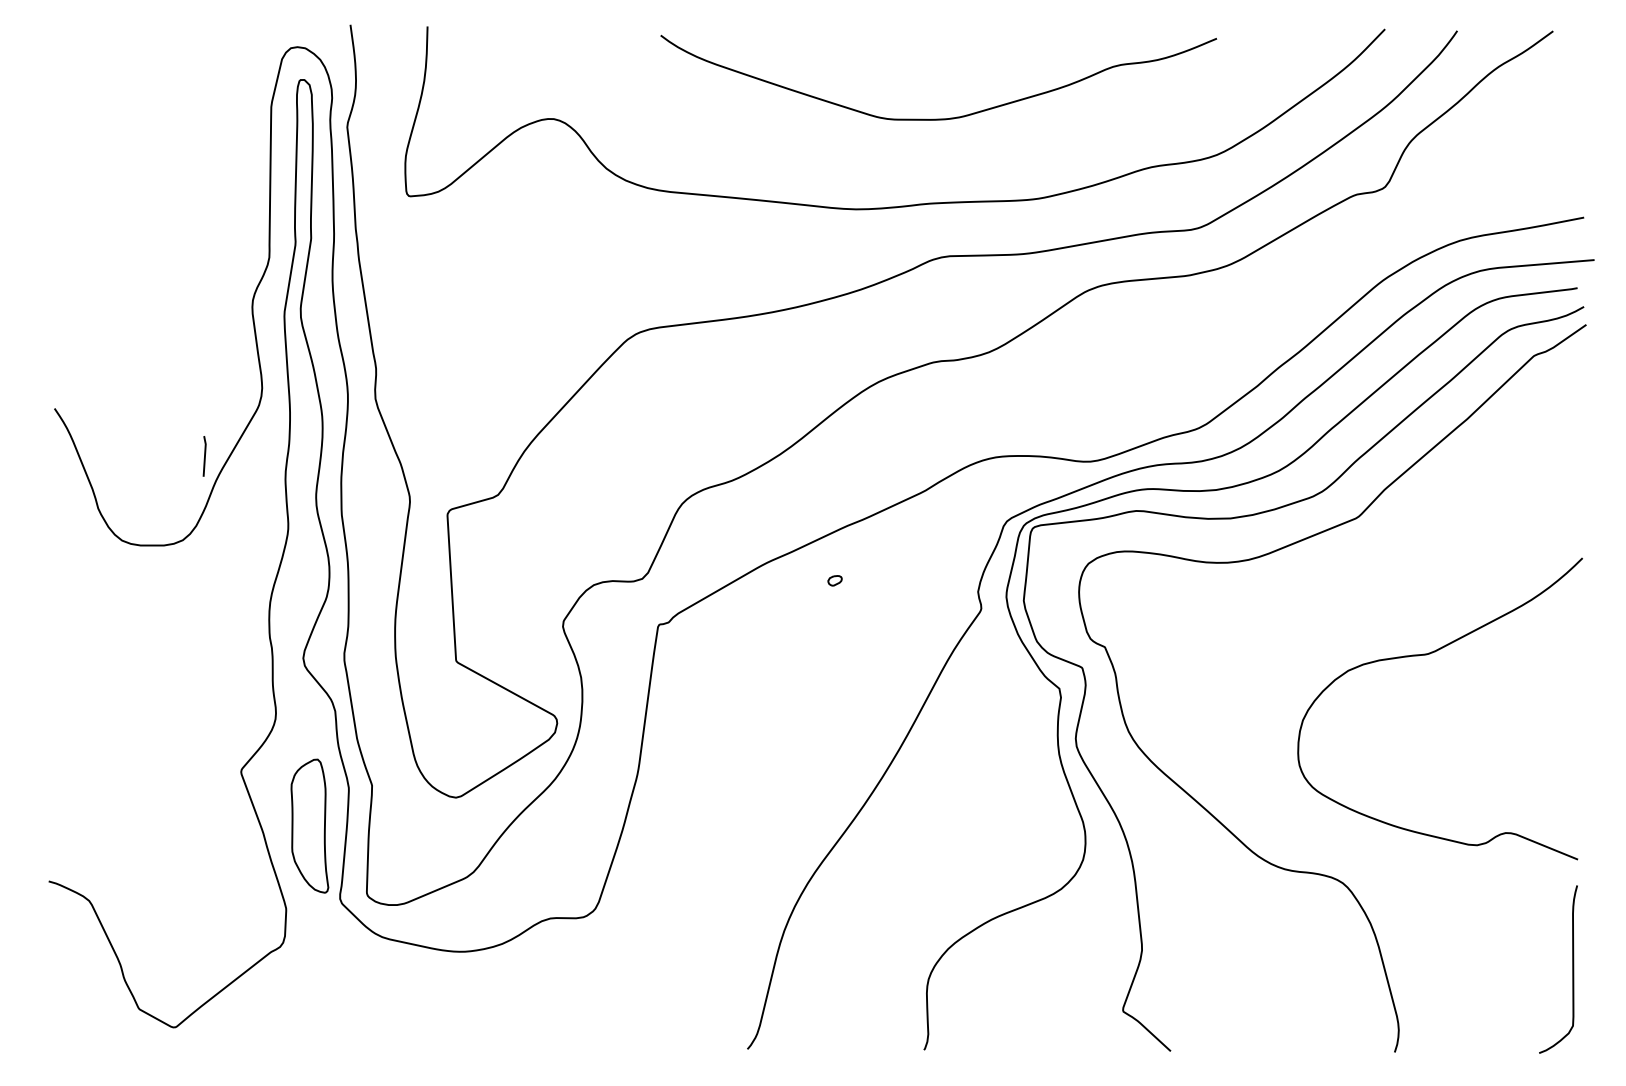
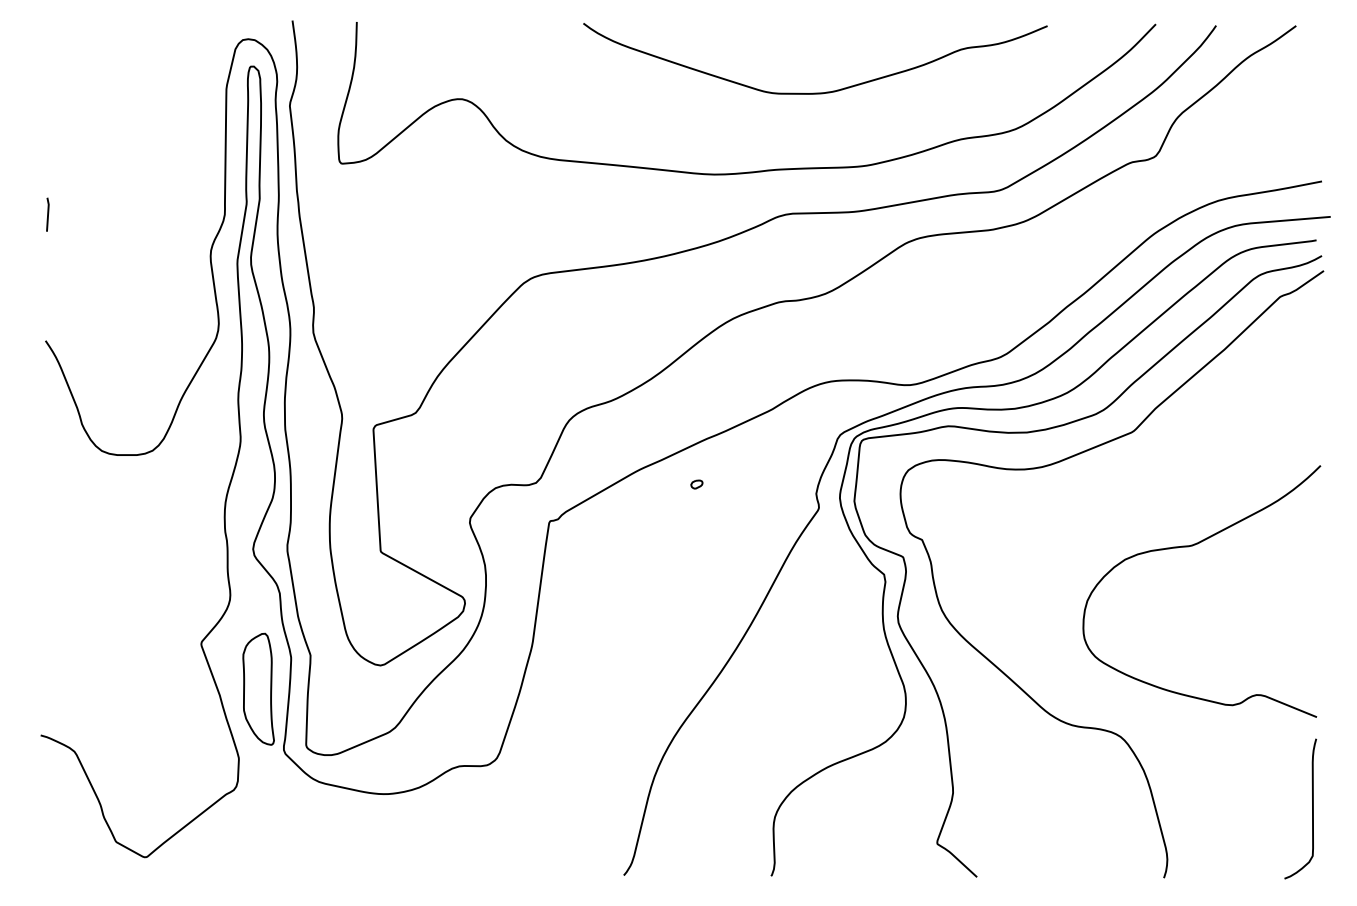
curve: (938, 118) -> (815, 92), moved
line: (204, 456) -> (47, 214), moved

